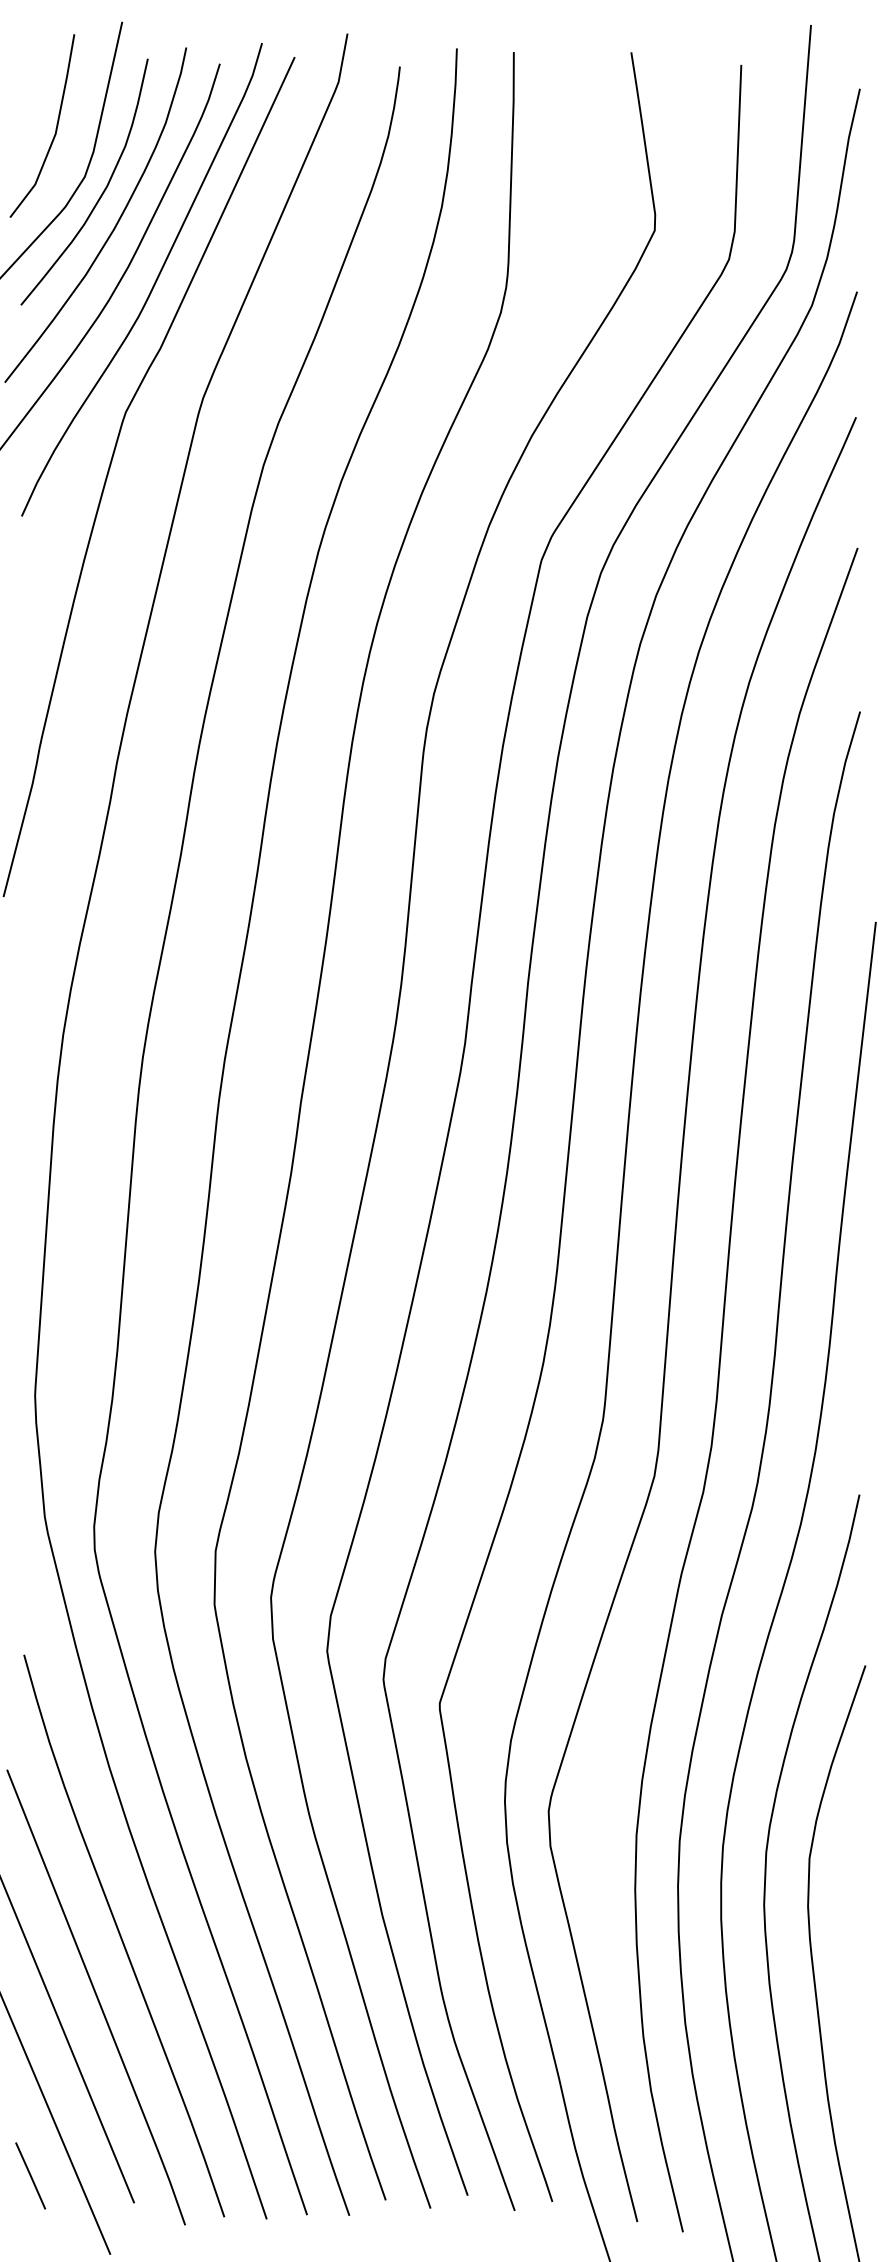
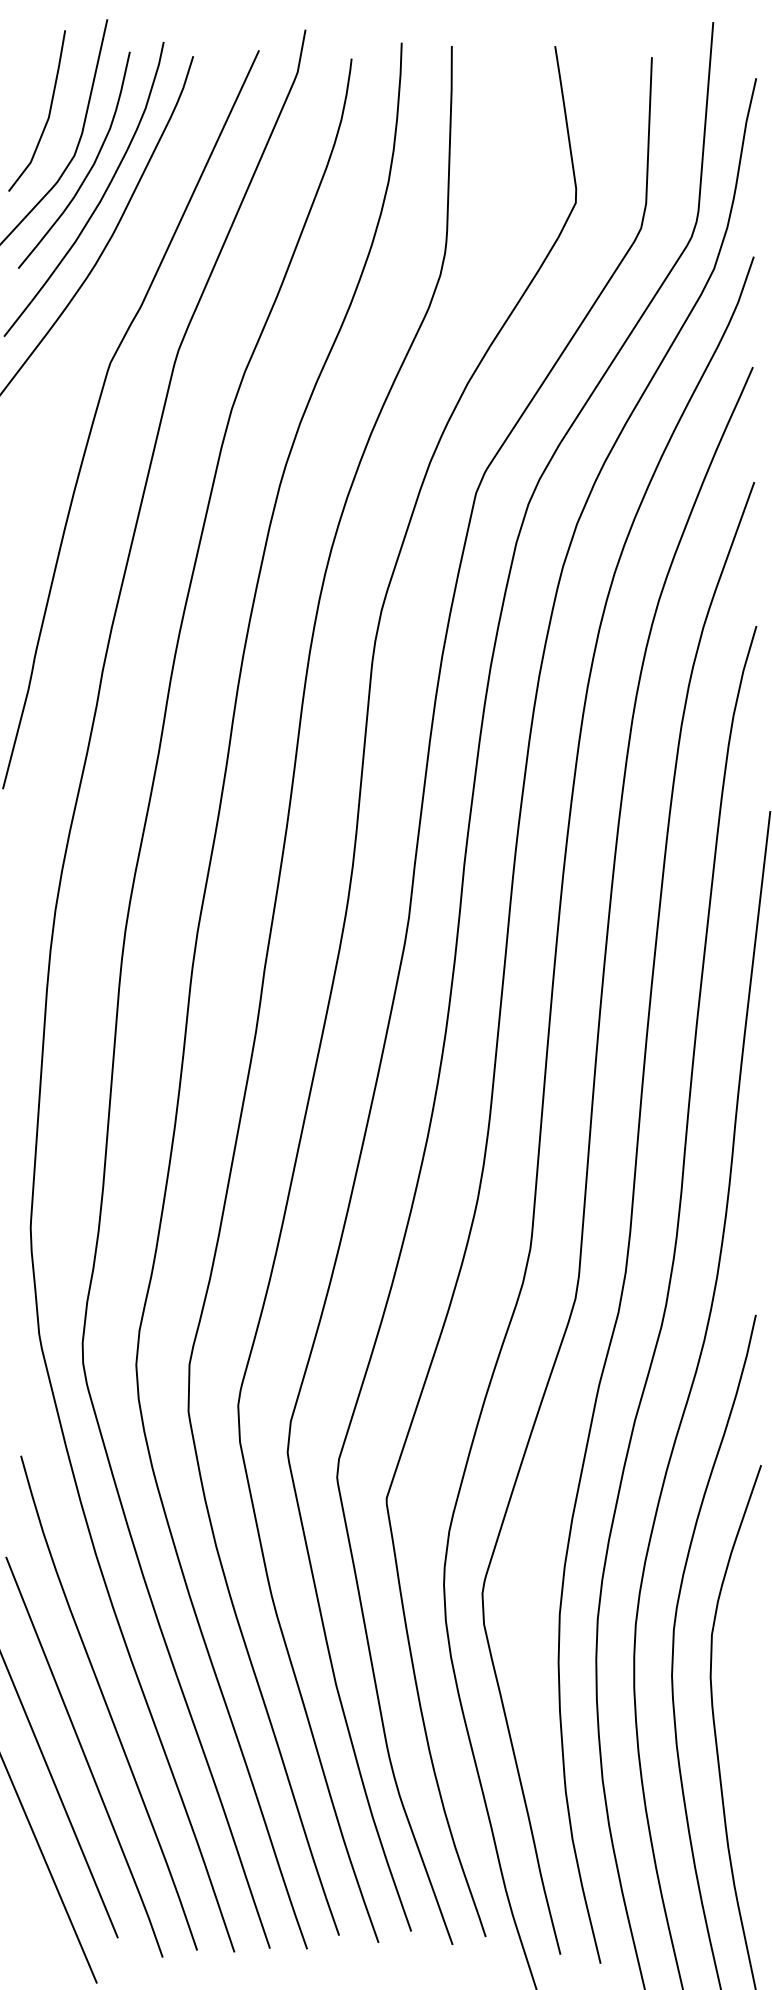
curve: (153, 284) -> (134, 250), removed
line: (30, 2175) -> (26, 1913), removed

